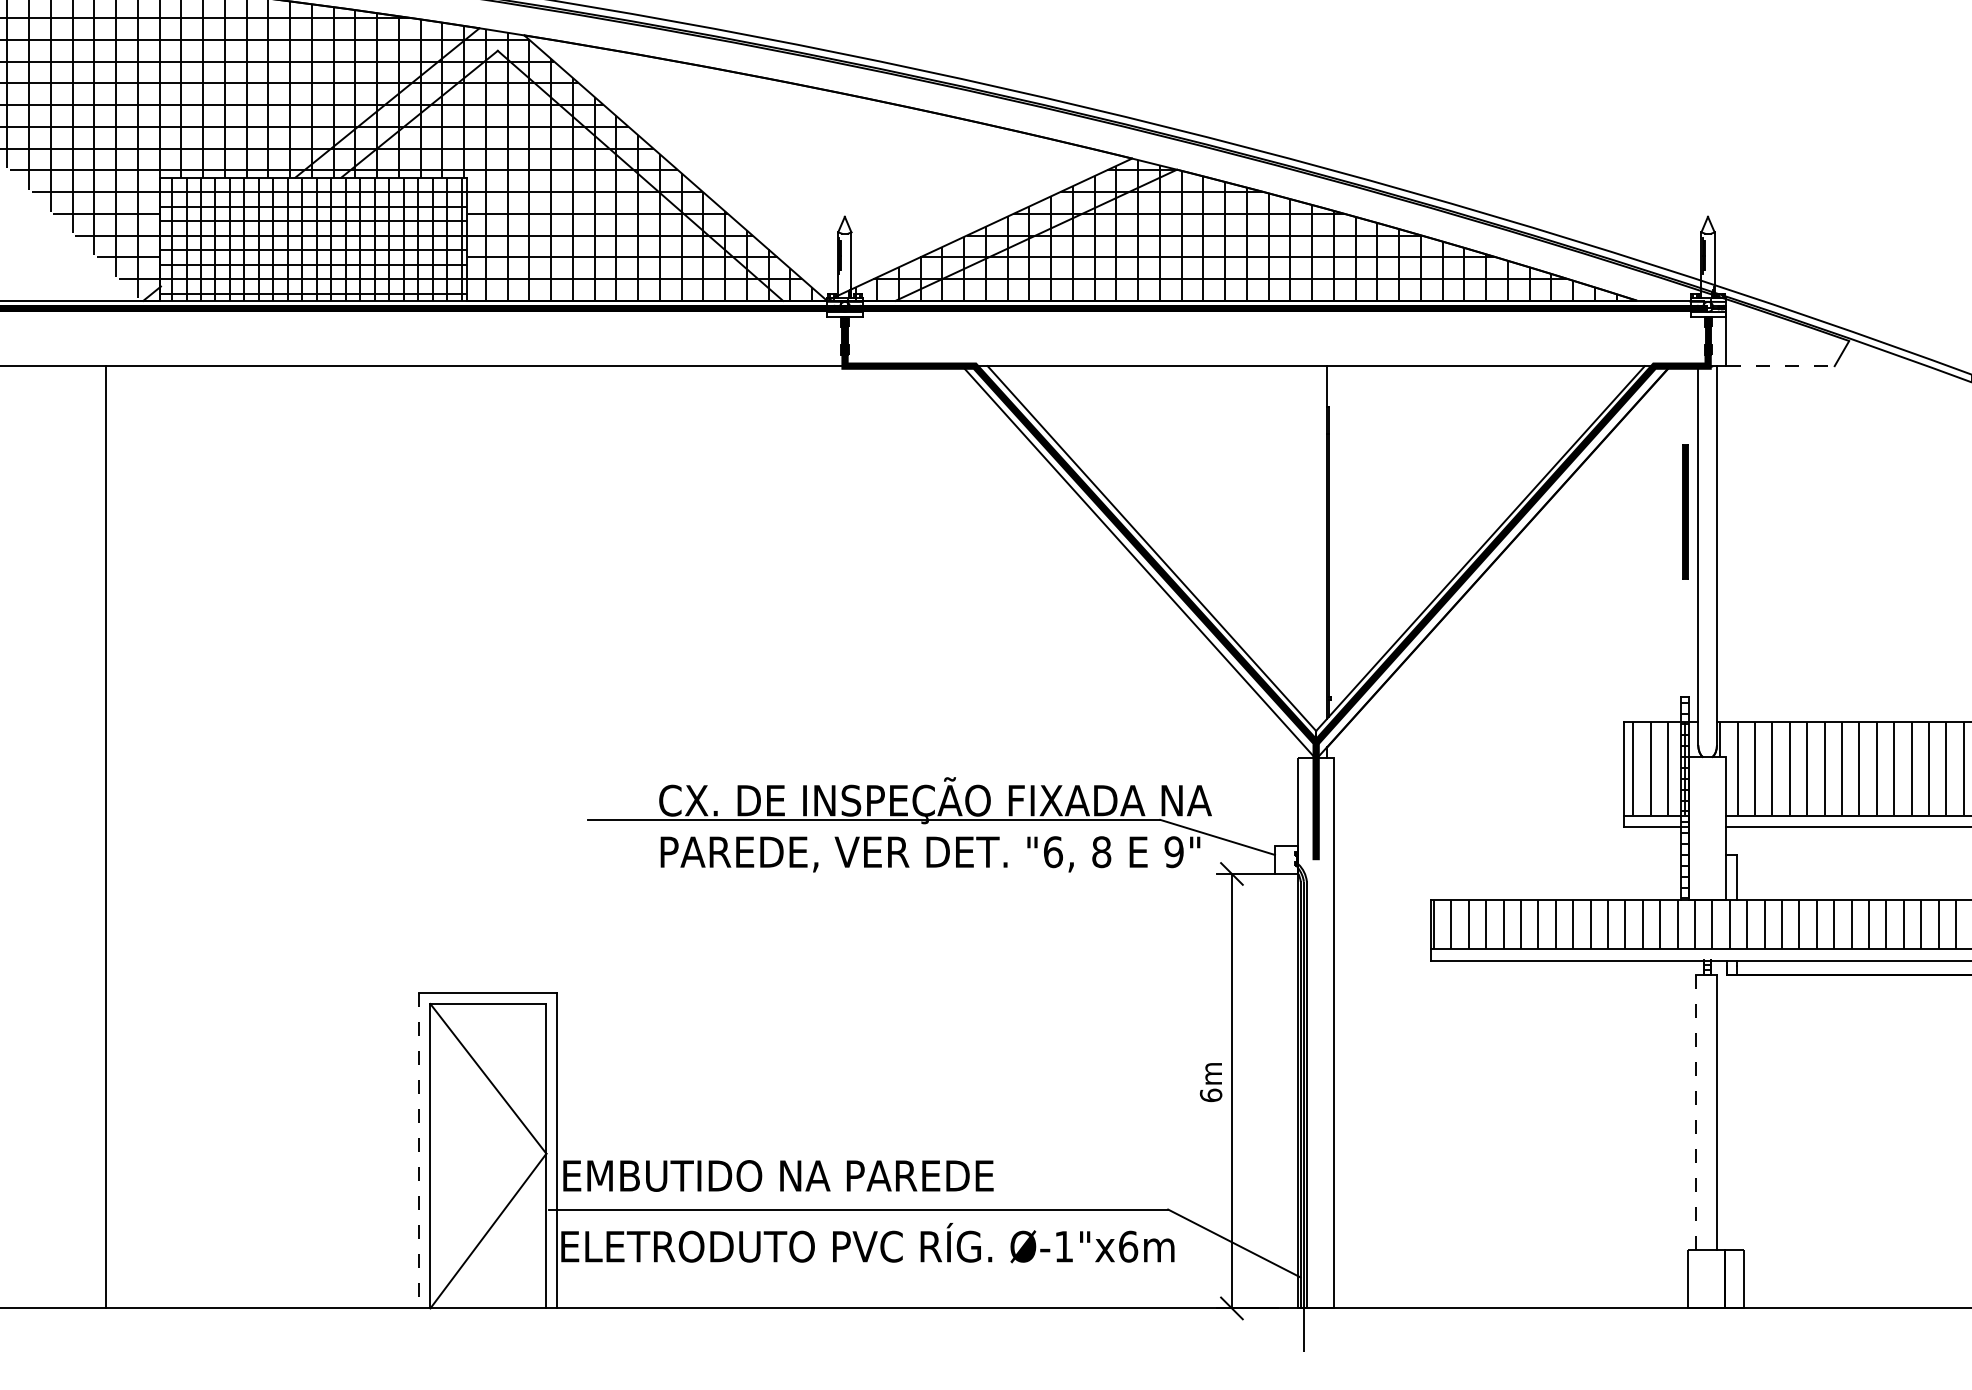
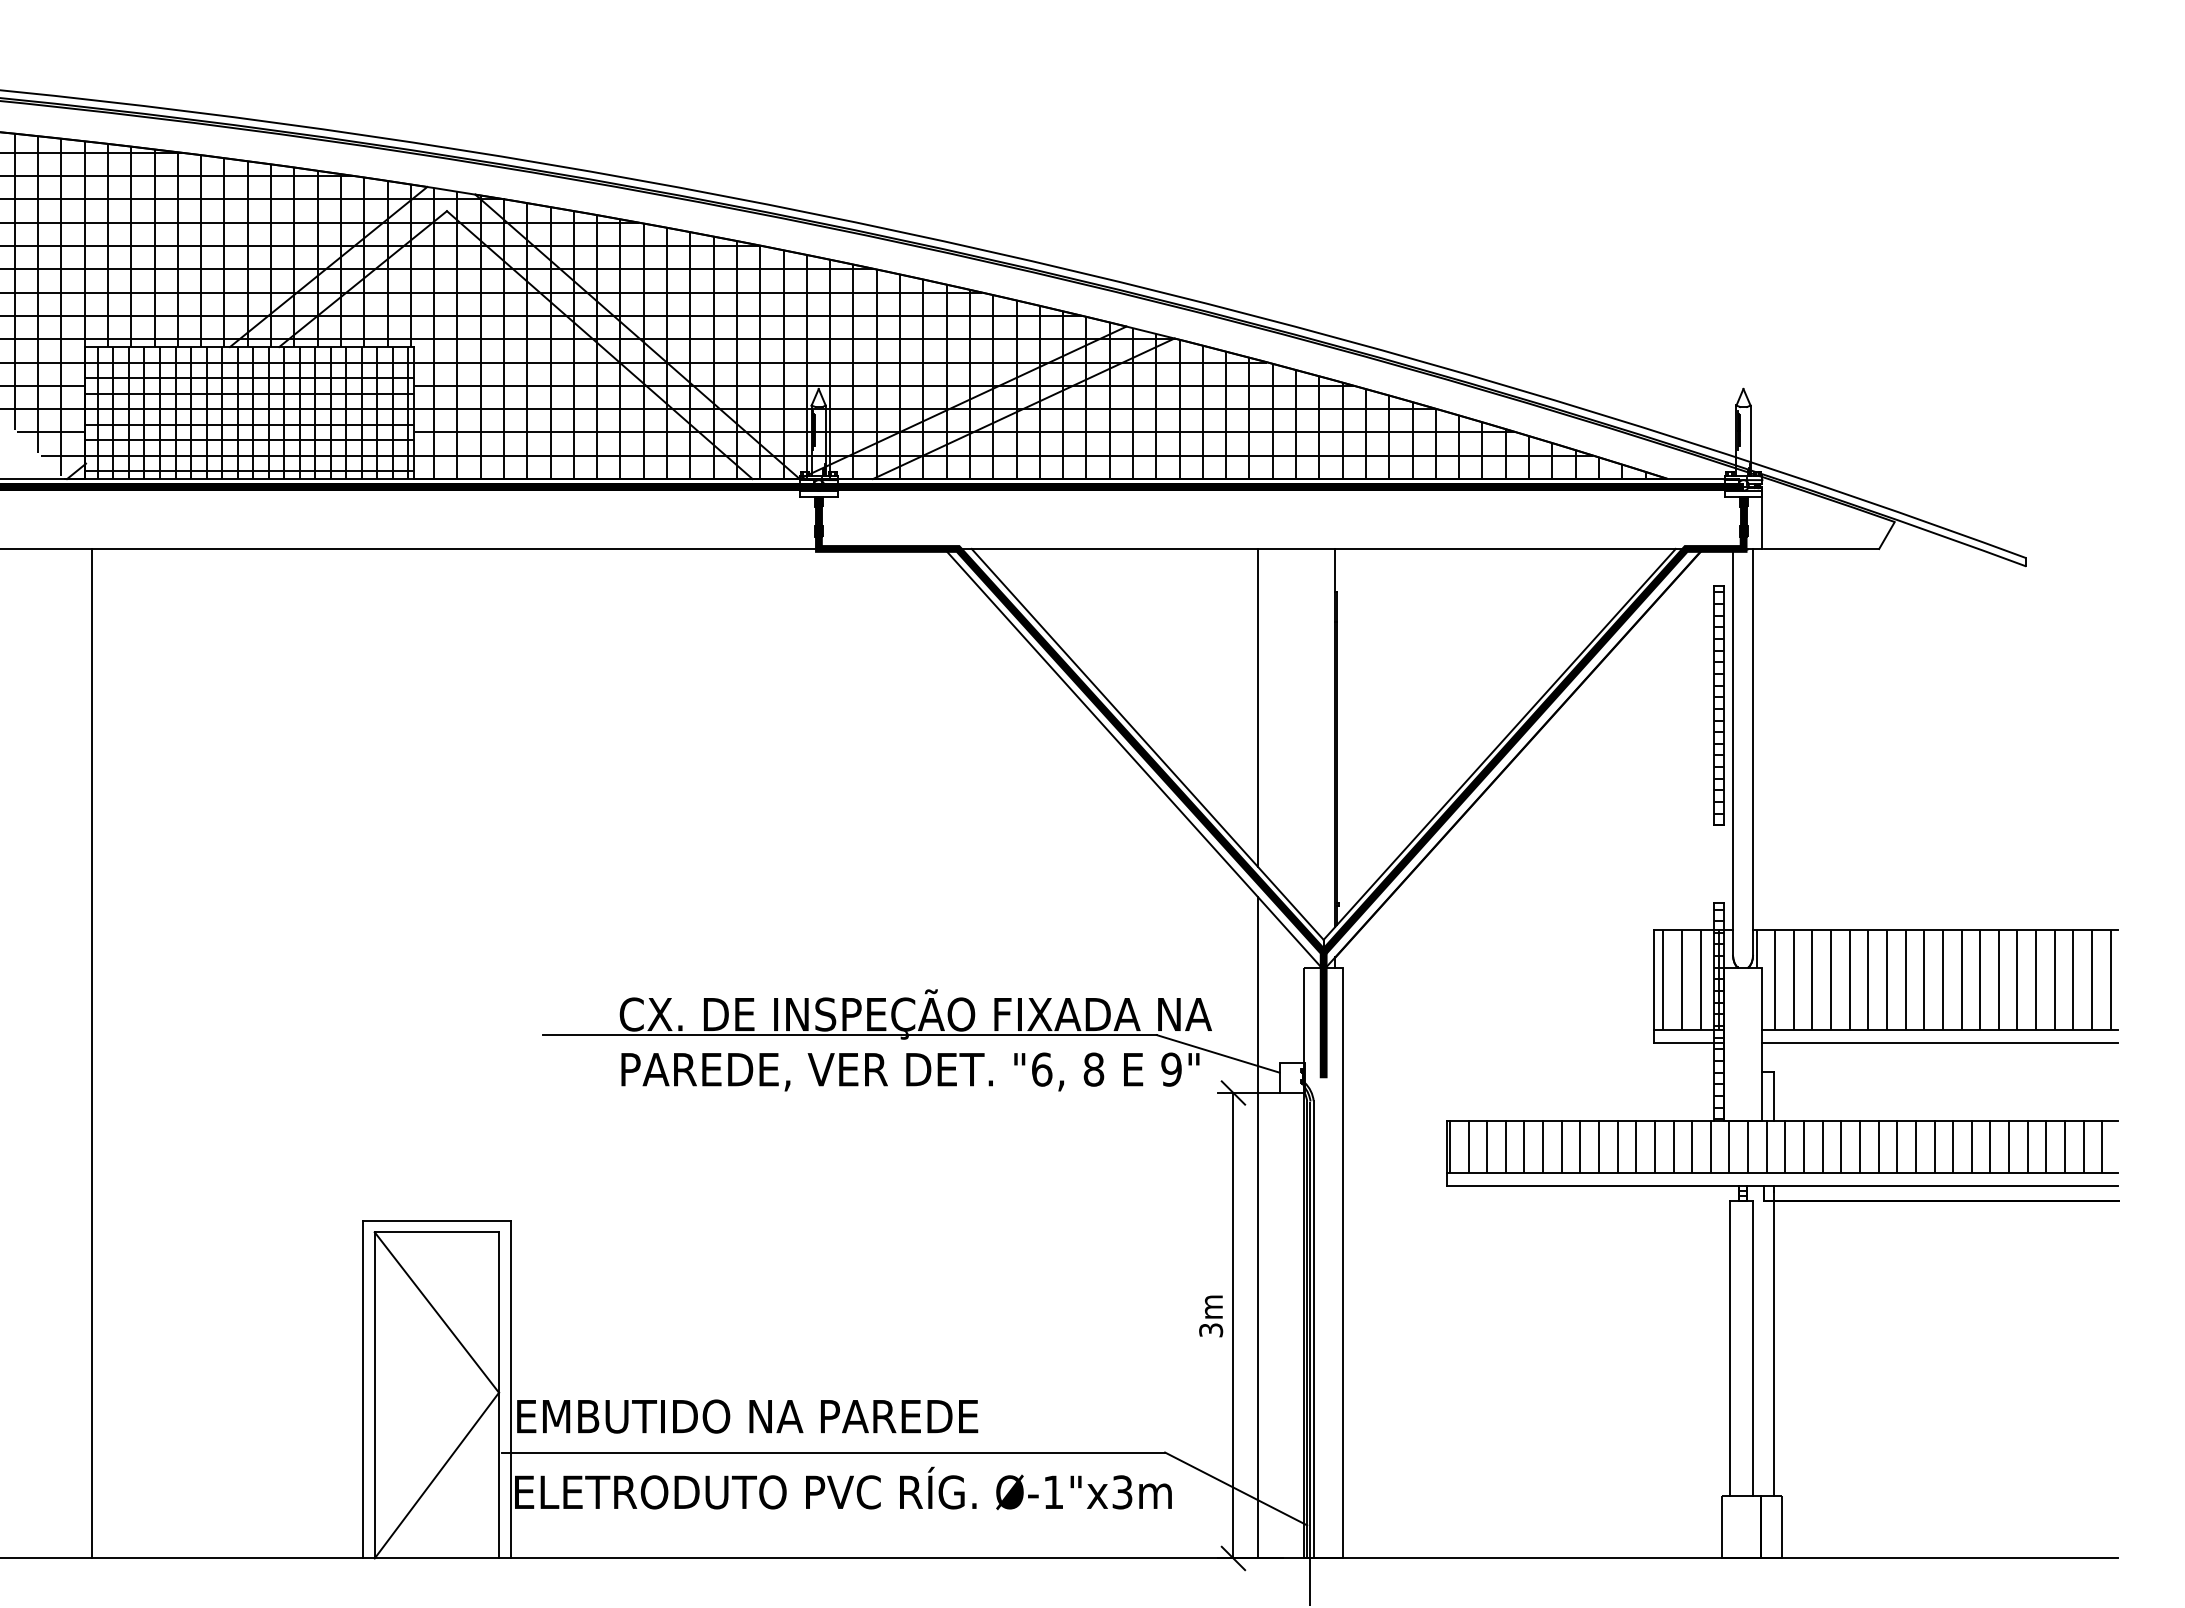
hatch: (822, 166) -> (794, 335), added
line: (1780, 365) -> (1821, 548), dashed -> solid
part: (1684, 512) -> (1718, 705), size x1.67
line: (1254, 514) -> (1257, 707), added
line: (106, 837) -> (92, 1053), moved
line: (1254, 999) -> (1257, 1227), added
text: (1211, 1095) -> (1211, 1330), 6m -> 3m
line: (1695, 1112) -> (1730, 1348), dashed -> solid
line: (1736, 1112) -> (1774, 1348), added
line: (419, 1150) -> (362, 1389), dashed -> solid
text: (1128, 1246) -> (1122, 1492), Ø-1"x6m -> Ø-1"x3m

